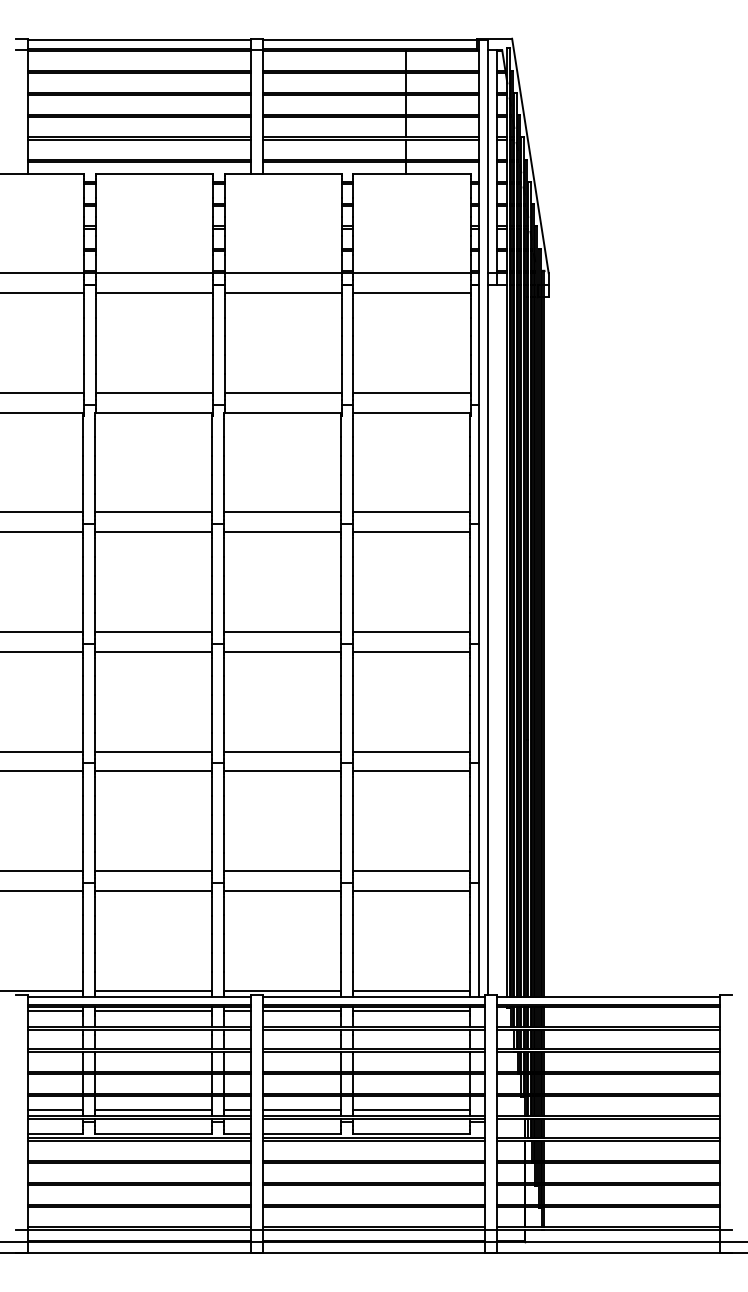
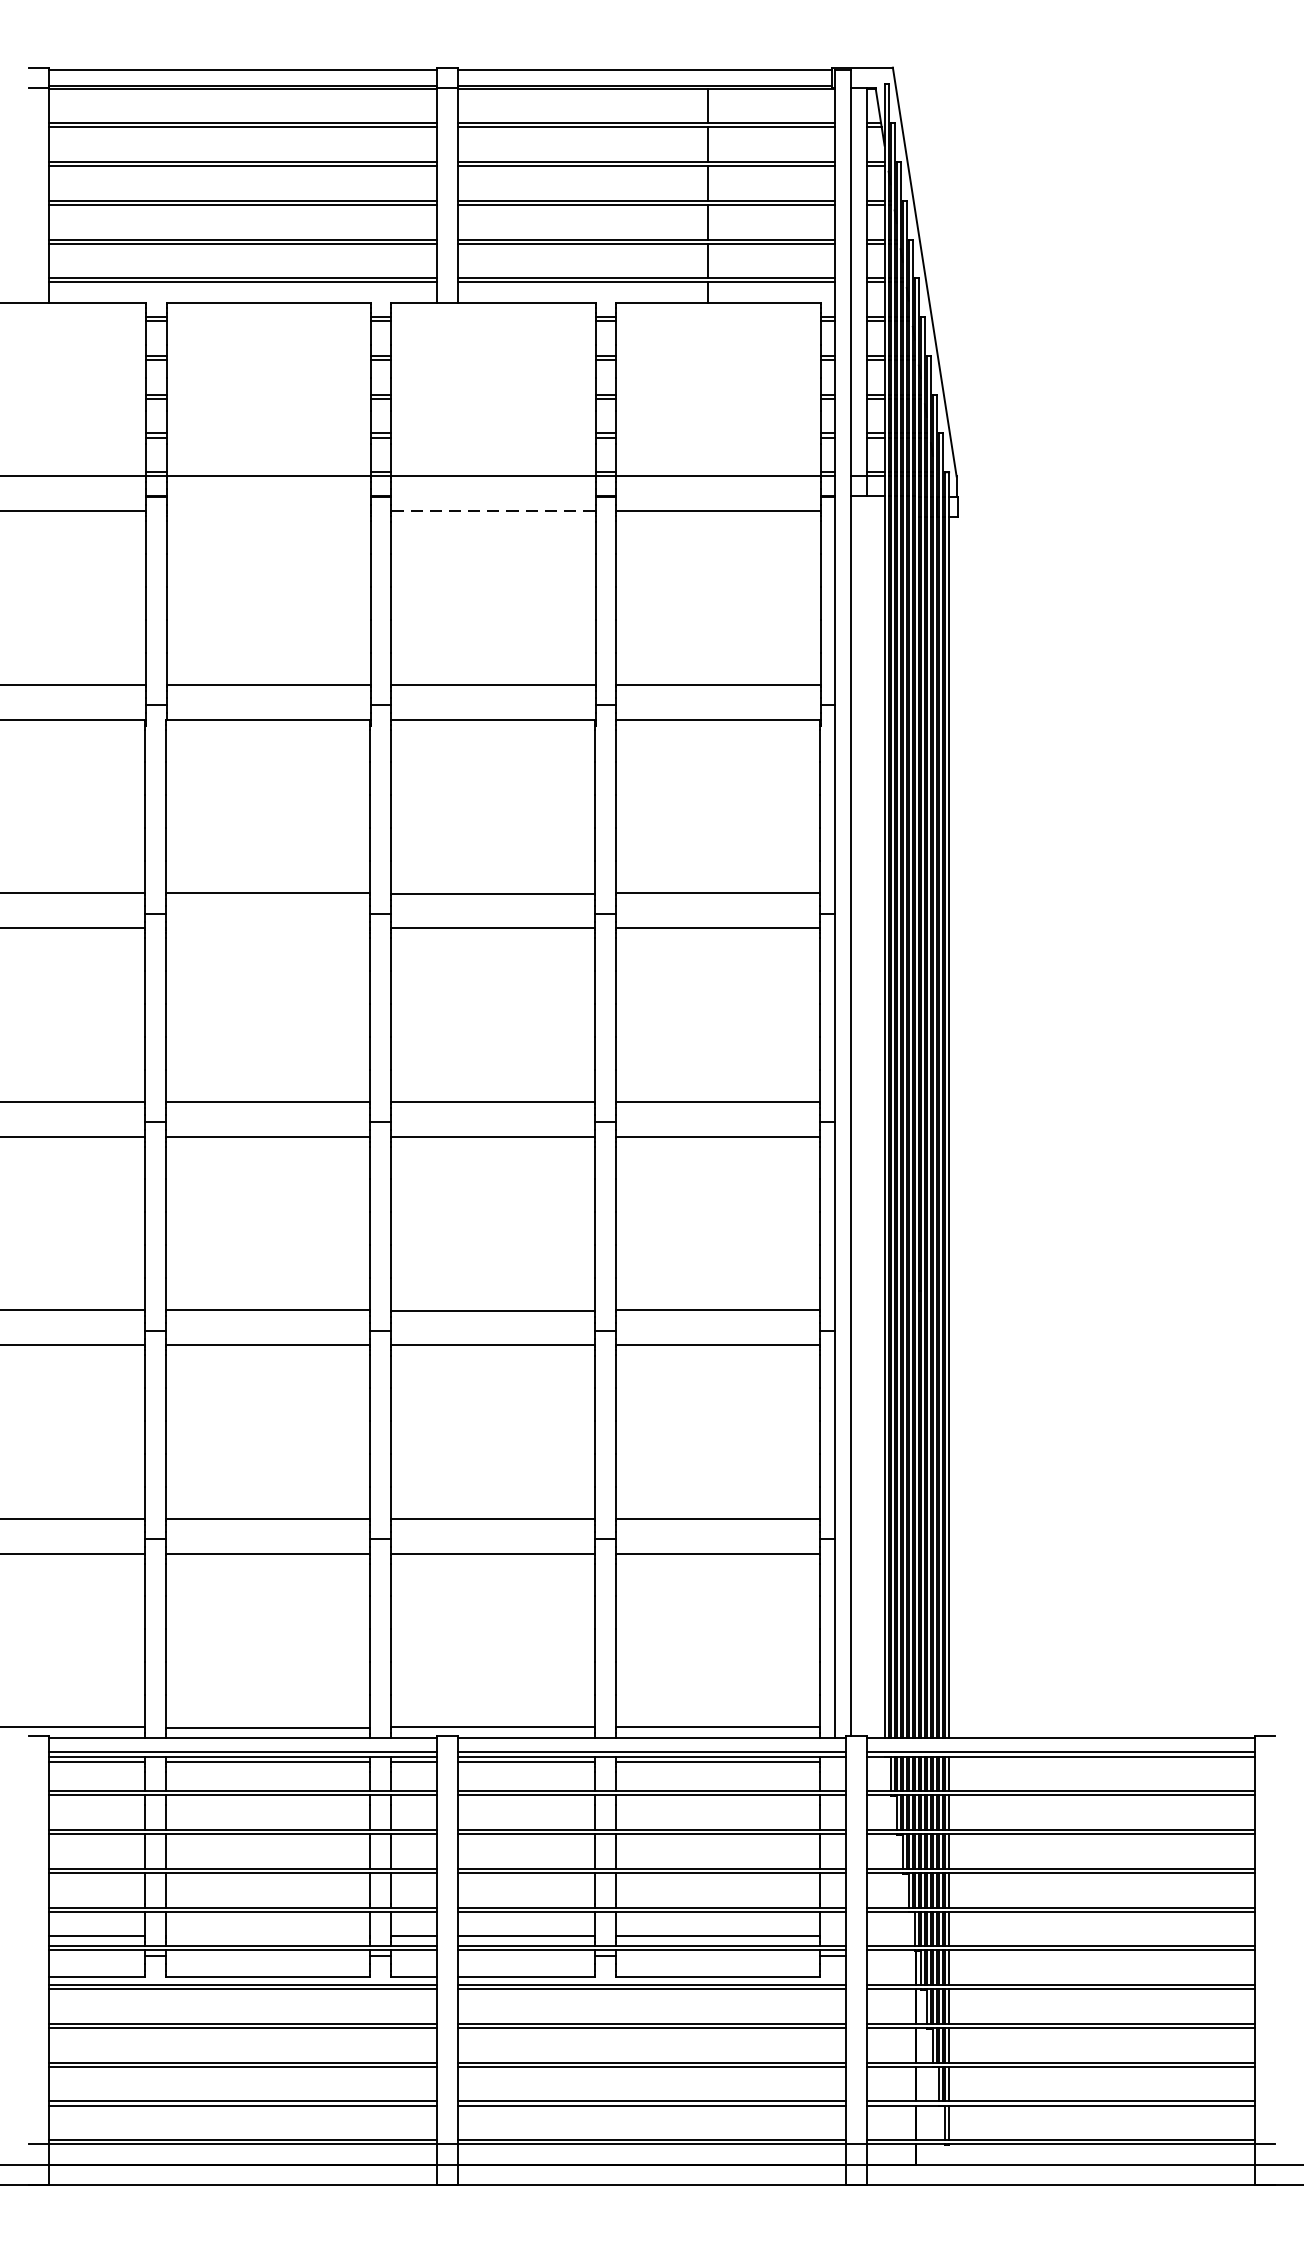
line: (153, 293) -> (267, 511), removed
line: (283, 293) -> (494, 511), solid -> dashed
line: (153, 532) -> (267, 928), removed
line: (153, 1110) -> (267, 1936), removed

